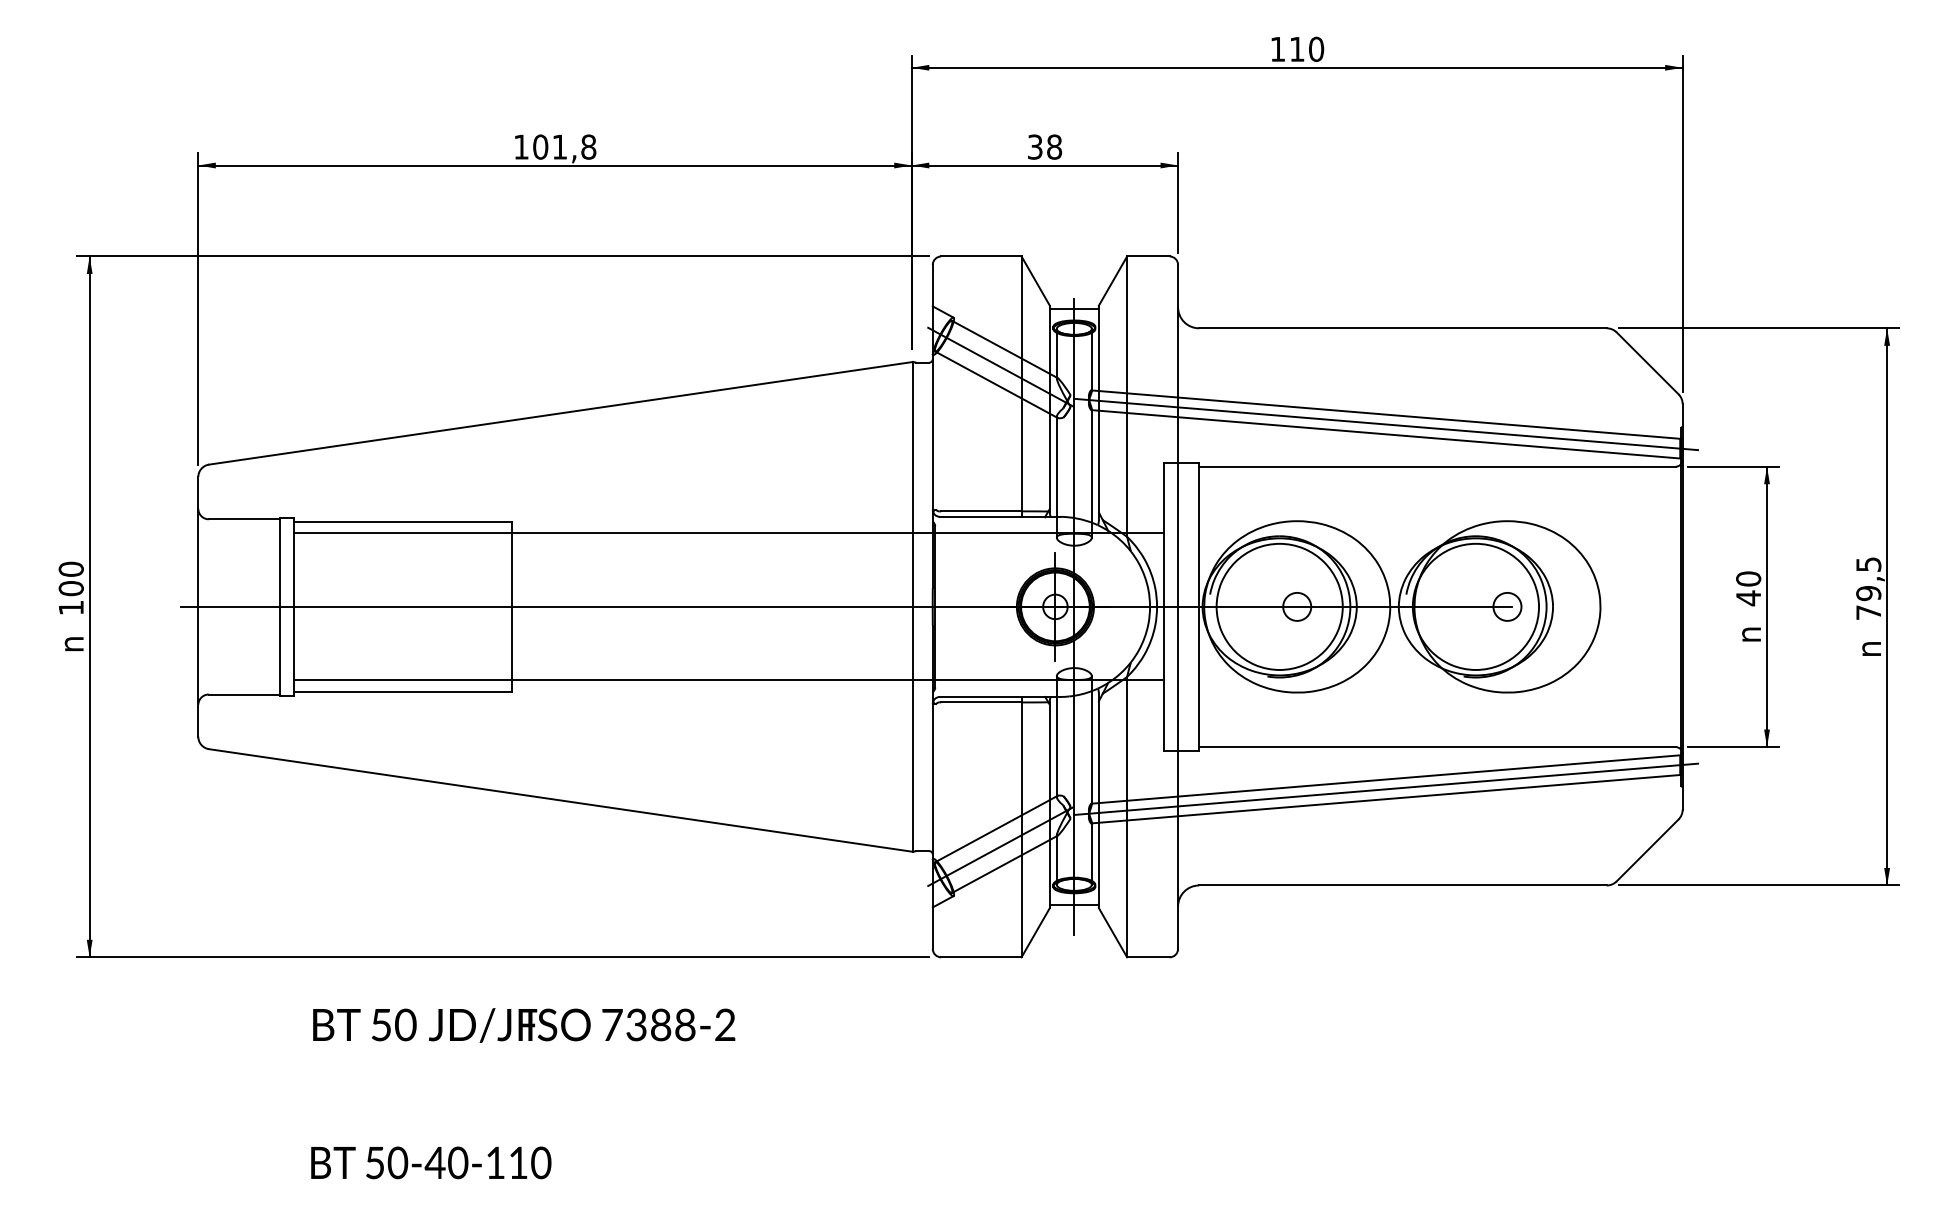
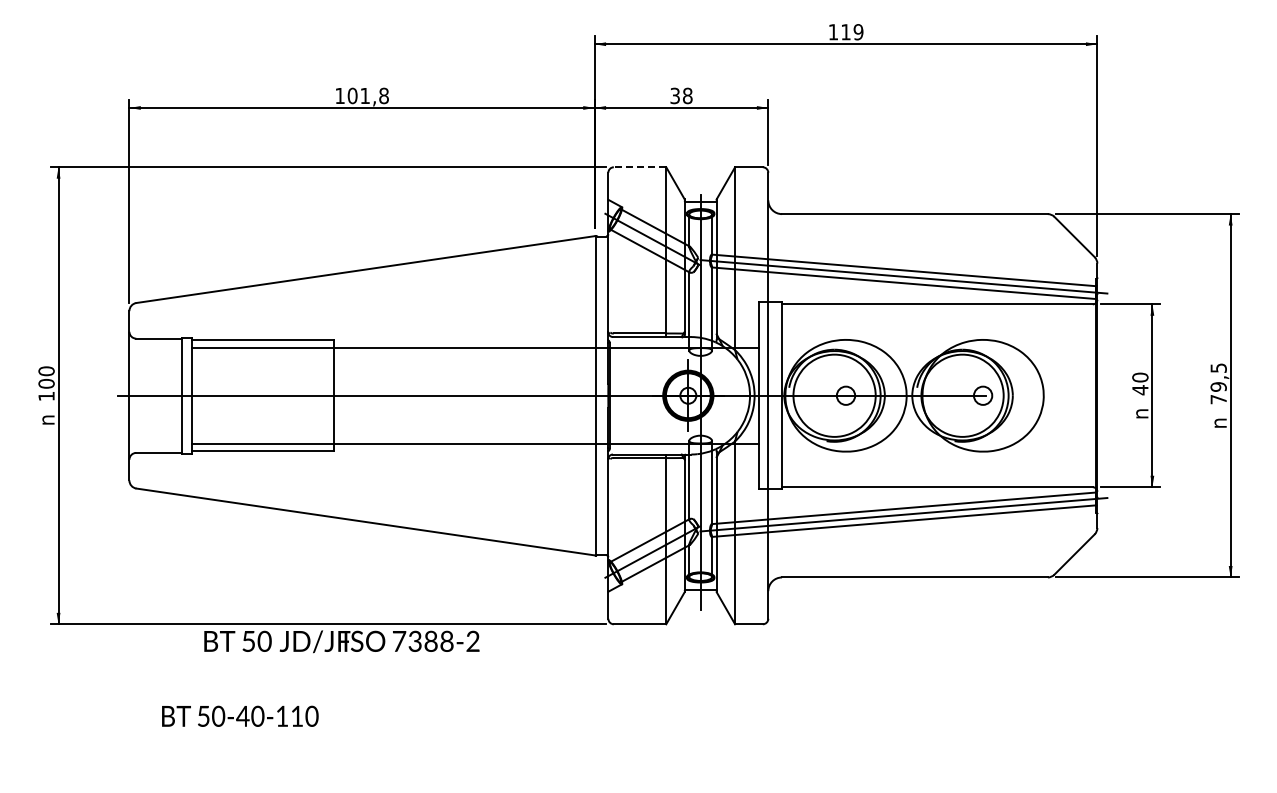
text: (1316, 49) -> (858, 32), 110 -> 119
line: (980, 256) -> (639, 167), solid -> dashed
text: (523, 1025) -> (341, 641), moved
text: (431, 1161) -> (240, 715), moved

